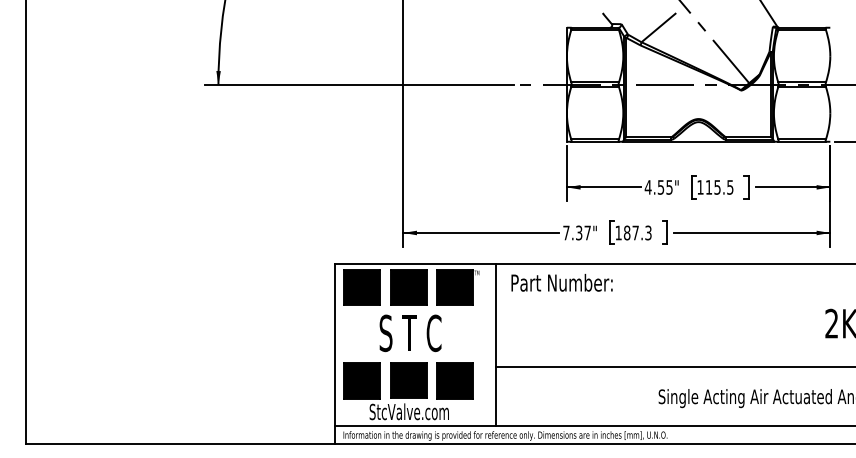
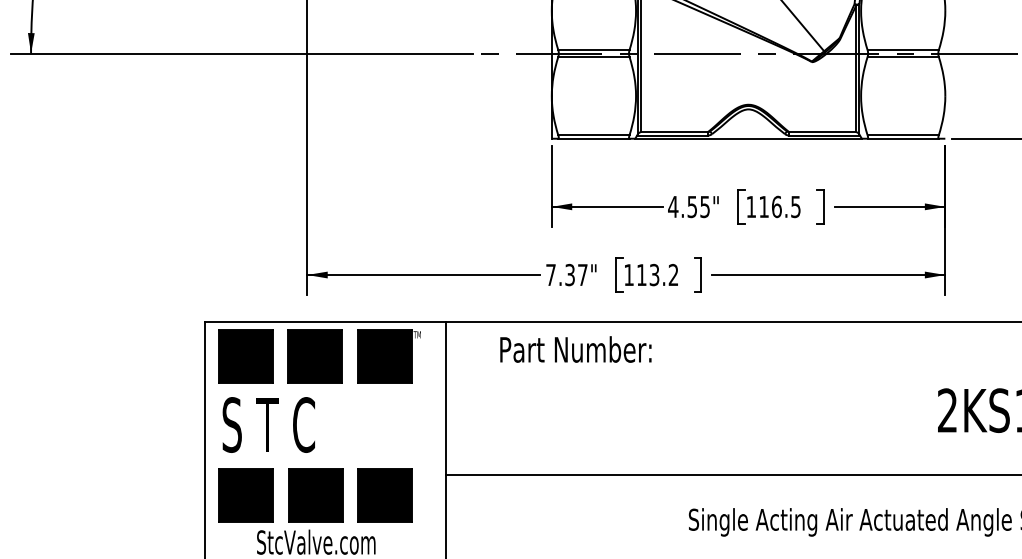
text: (717, 187) -> (776, 207), 115.5 -> 116.5
text: (637, 232) -> (657, 274), 187.3 -> 113.2
text: (561, 282) -> (575, 349), moved
text: (410, 333) -> (268, 425), moved

